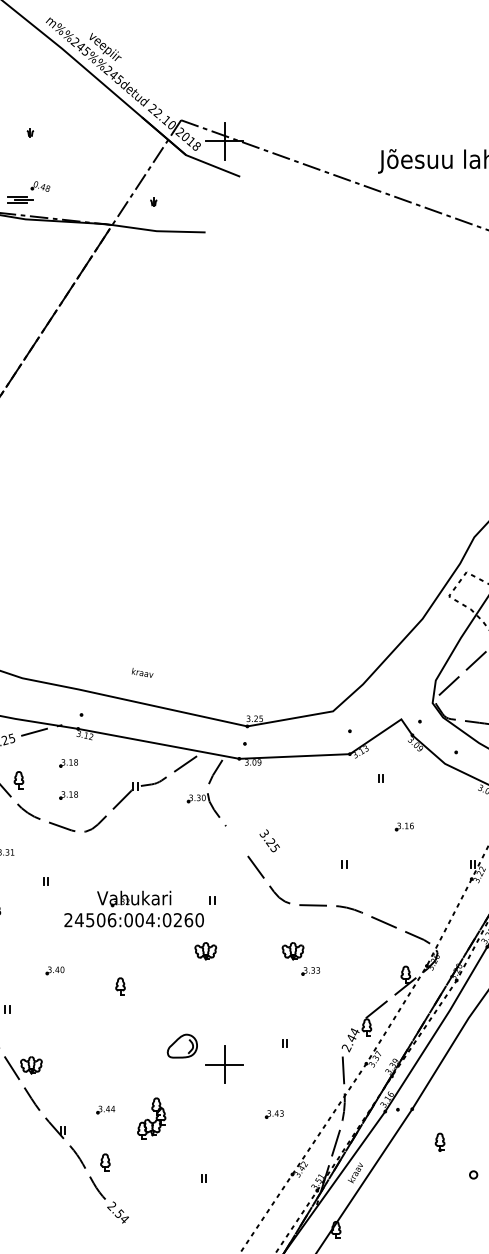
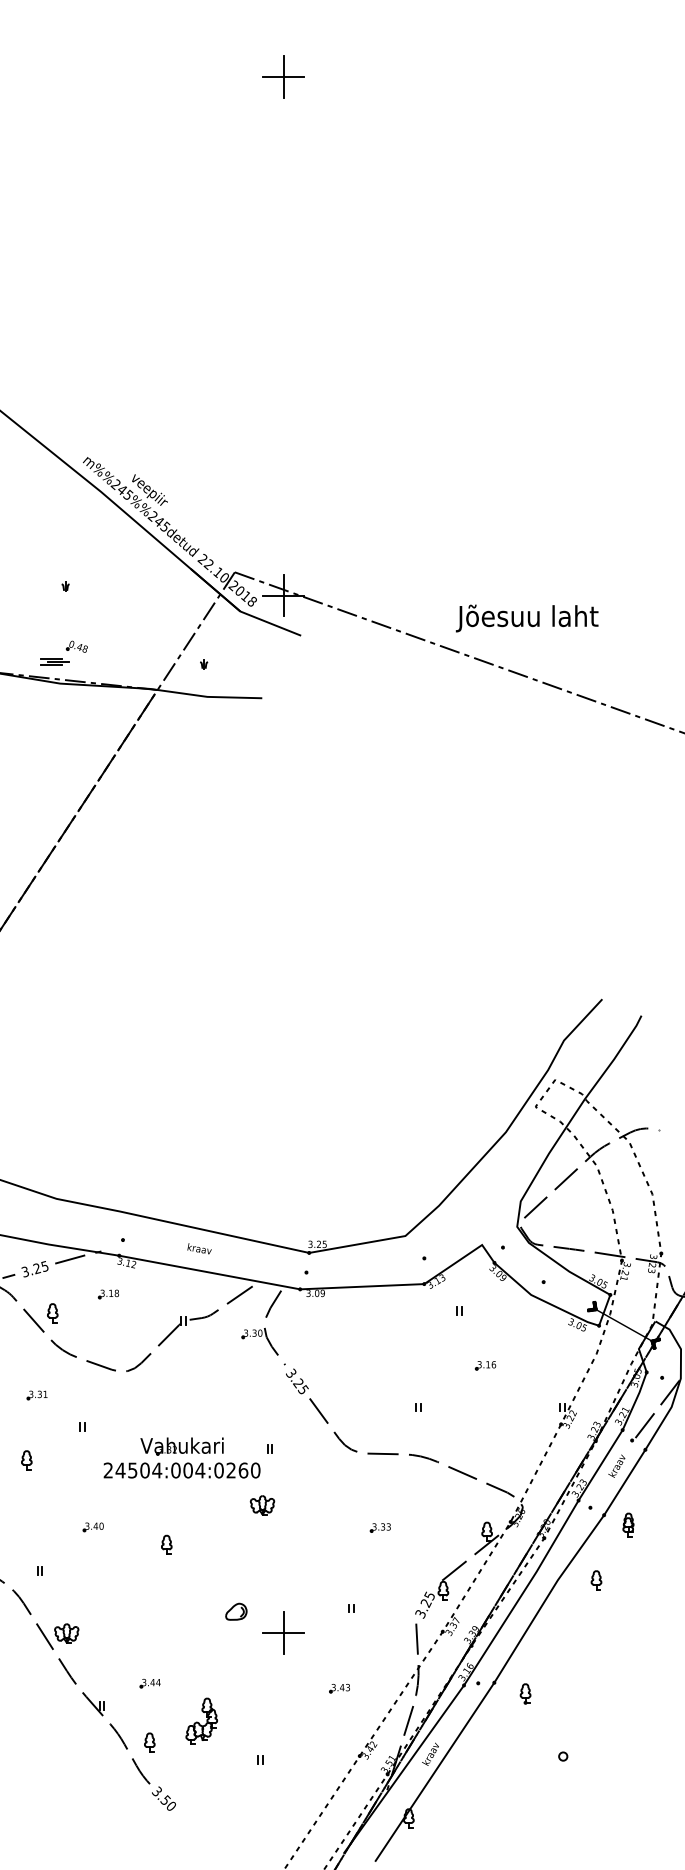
text: (142, 672) -> (199, 1248), moved
part: (67, 795) -> (107, 1330), removed
text: (269, 840) -> (297, 1381), moved
text: (112, 920) -> (157, 1470), 24506:004:0260 -> 24504:004:0260
part: (293, 951) -> (360, 1505), removed
text: (350, 1039) -> (425, 1604), 2.44 -> 3.25
part: (182, 1045) -> (236, 1611), size x0.62
part: (151, 1117) -> (201, 1720), moved
part: (440, 1141) -> (525, 1693), moved
text: (117, 1212) -> (163, 1798), 2.54 -> 3.50

